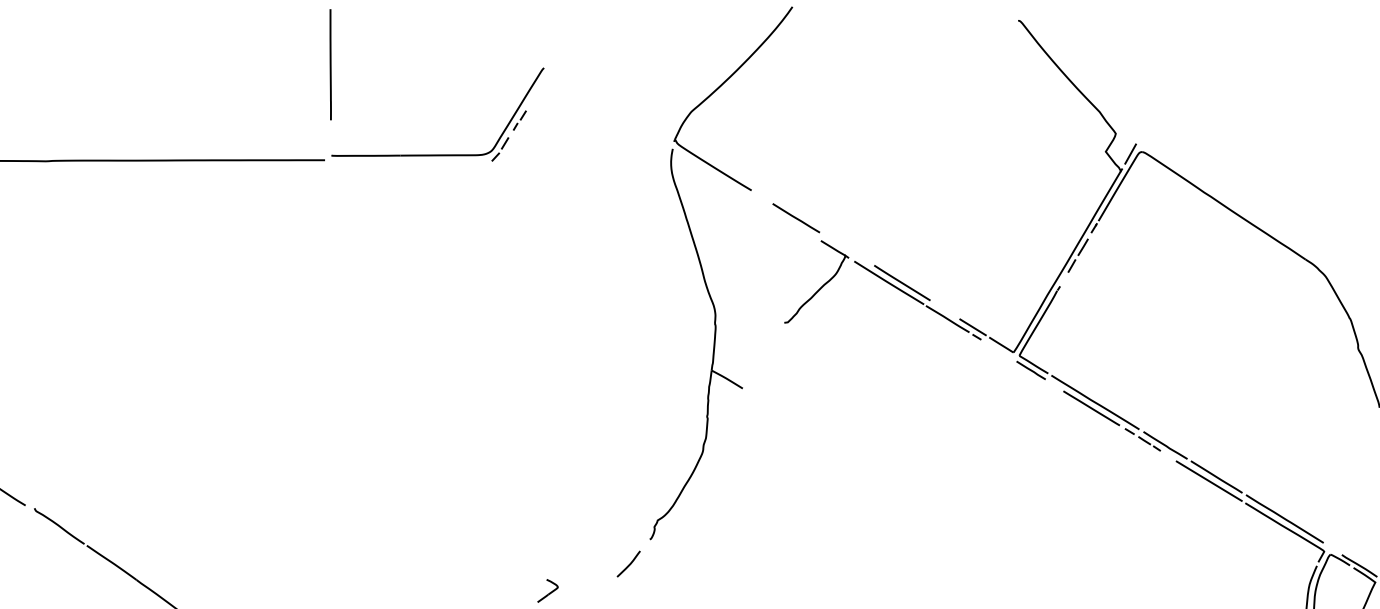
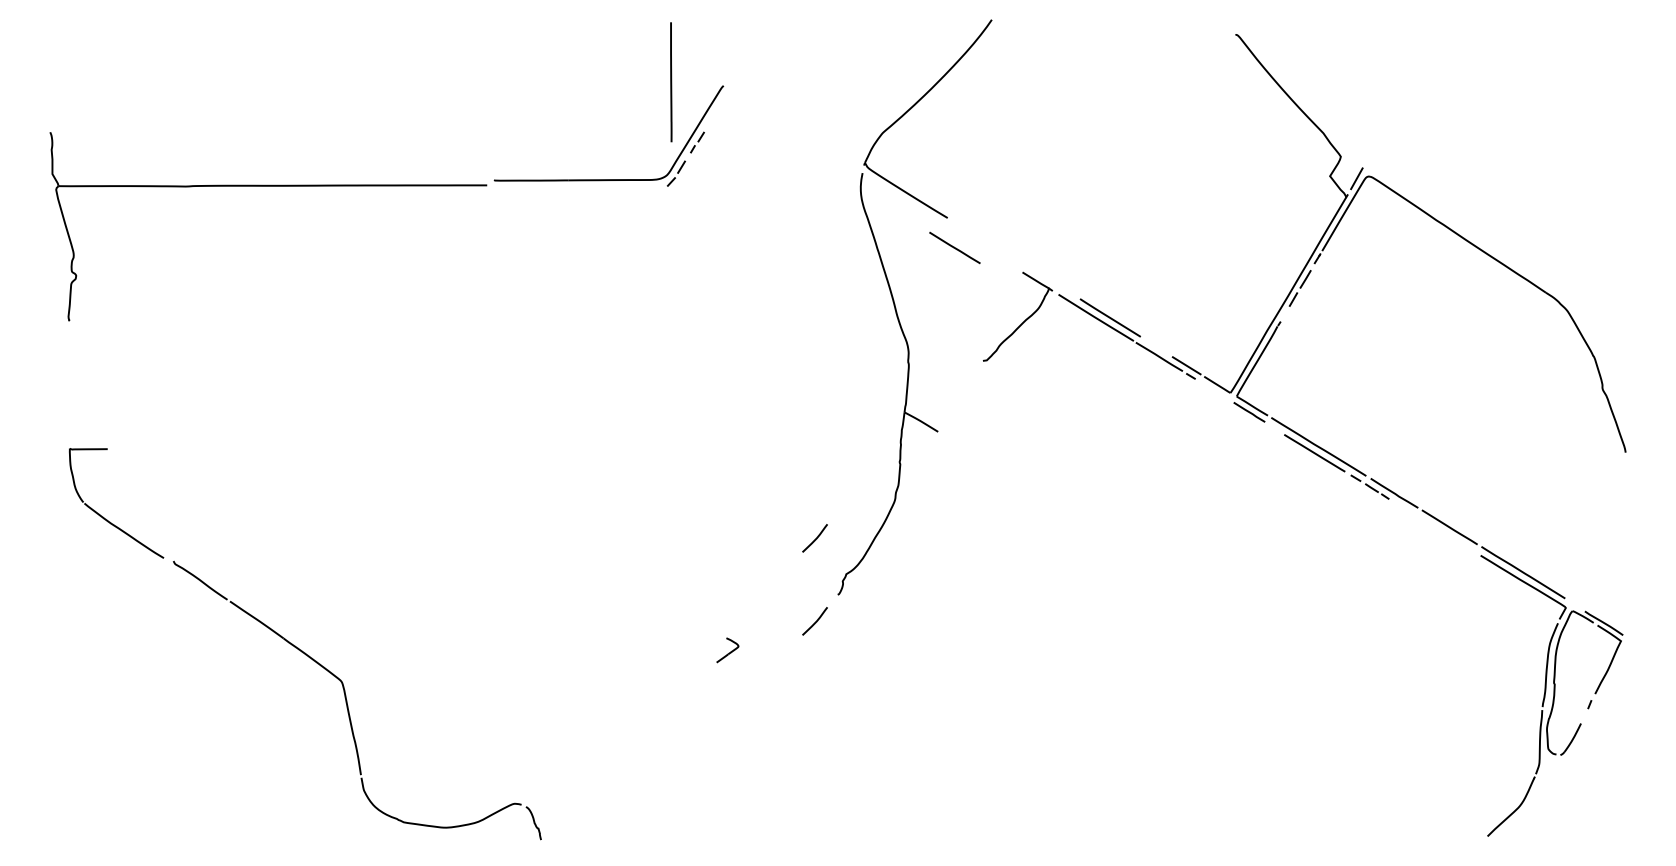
line: (330, 64) -> (671, 82), moved
line: (795, 217) -> (954, 247), moved
line: (1209, 480) -> (1441, 531), removed
curve: (629, 487) -> (815, 538), added

